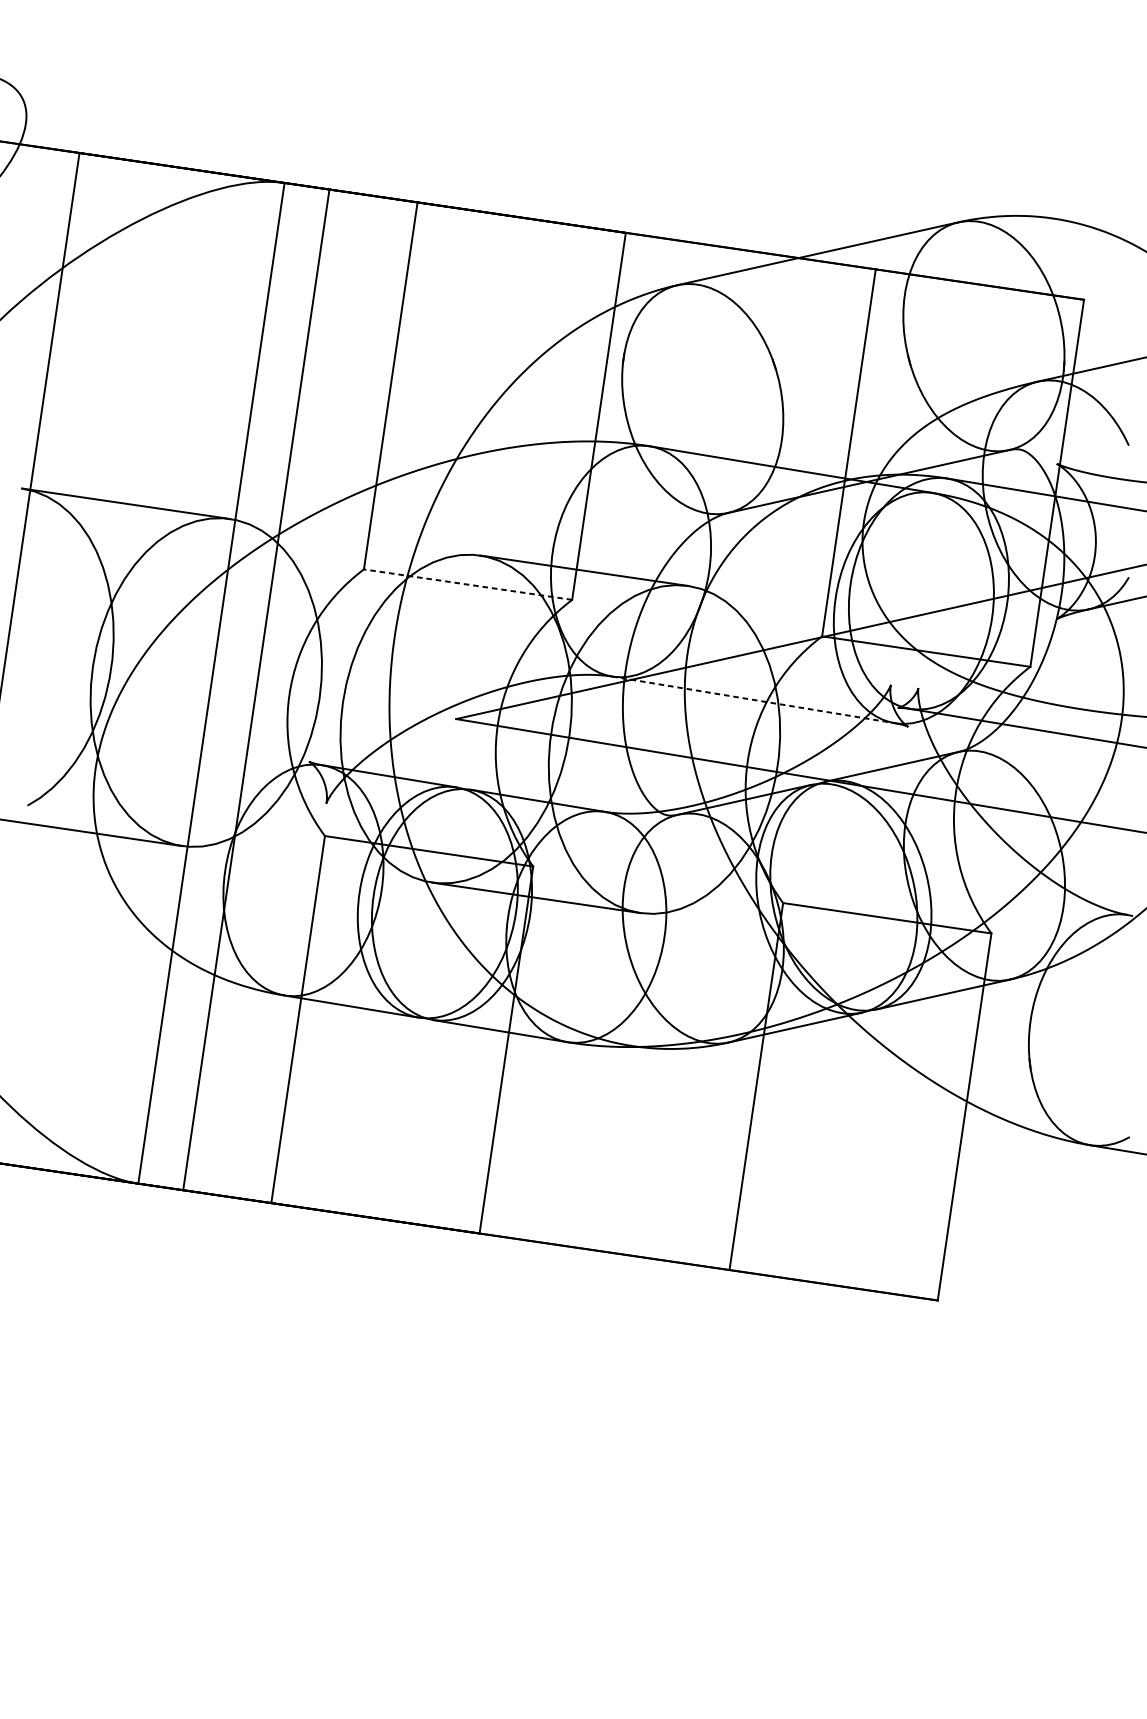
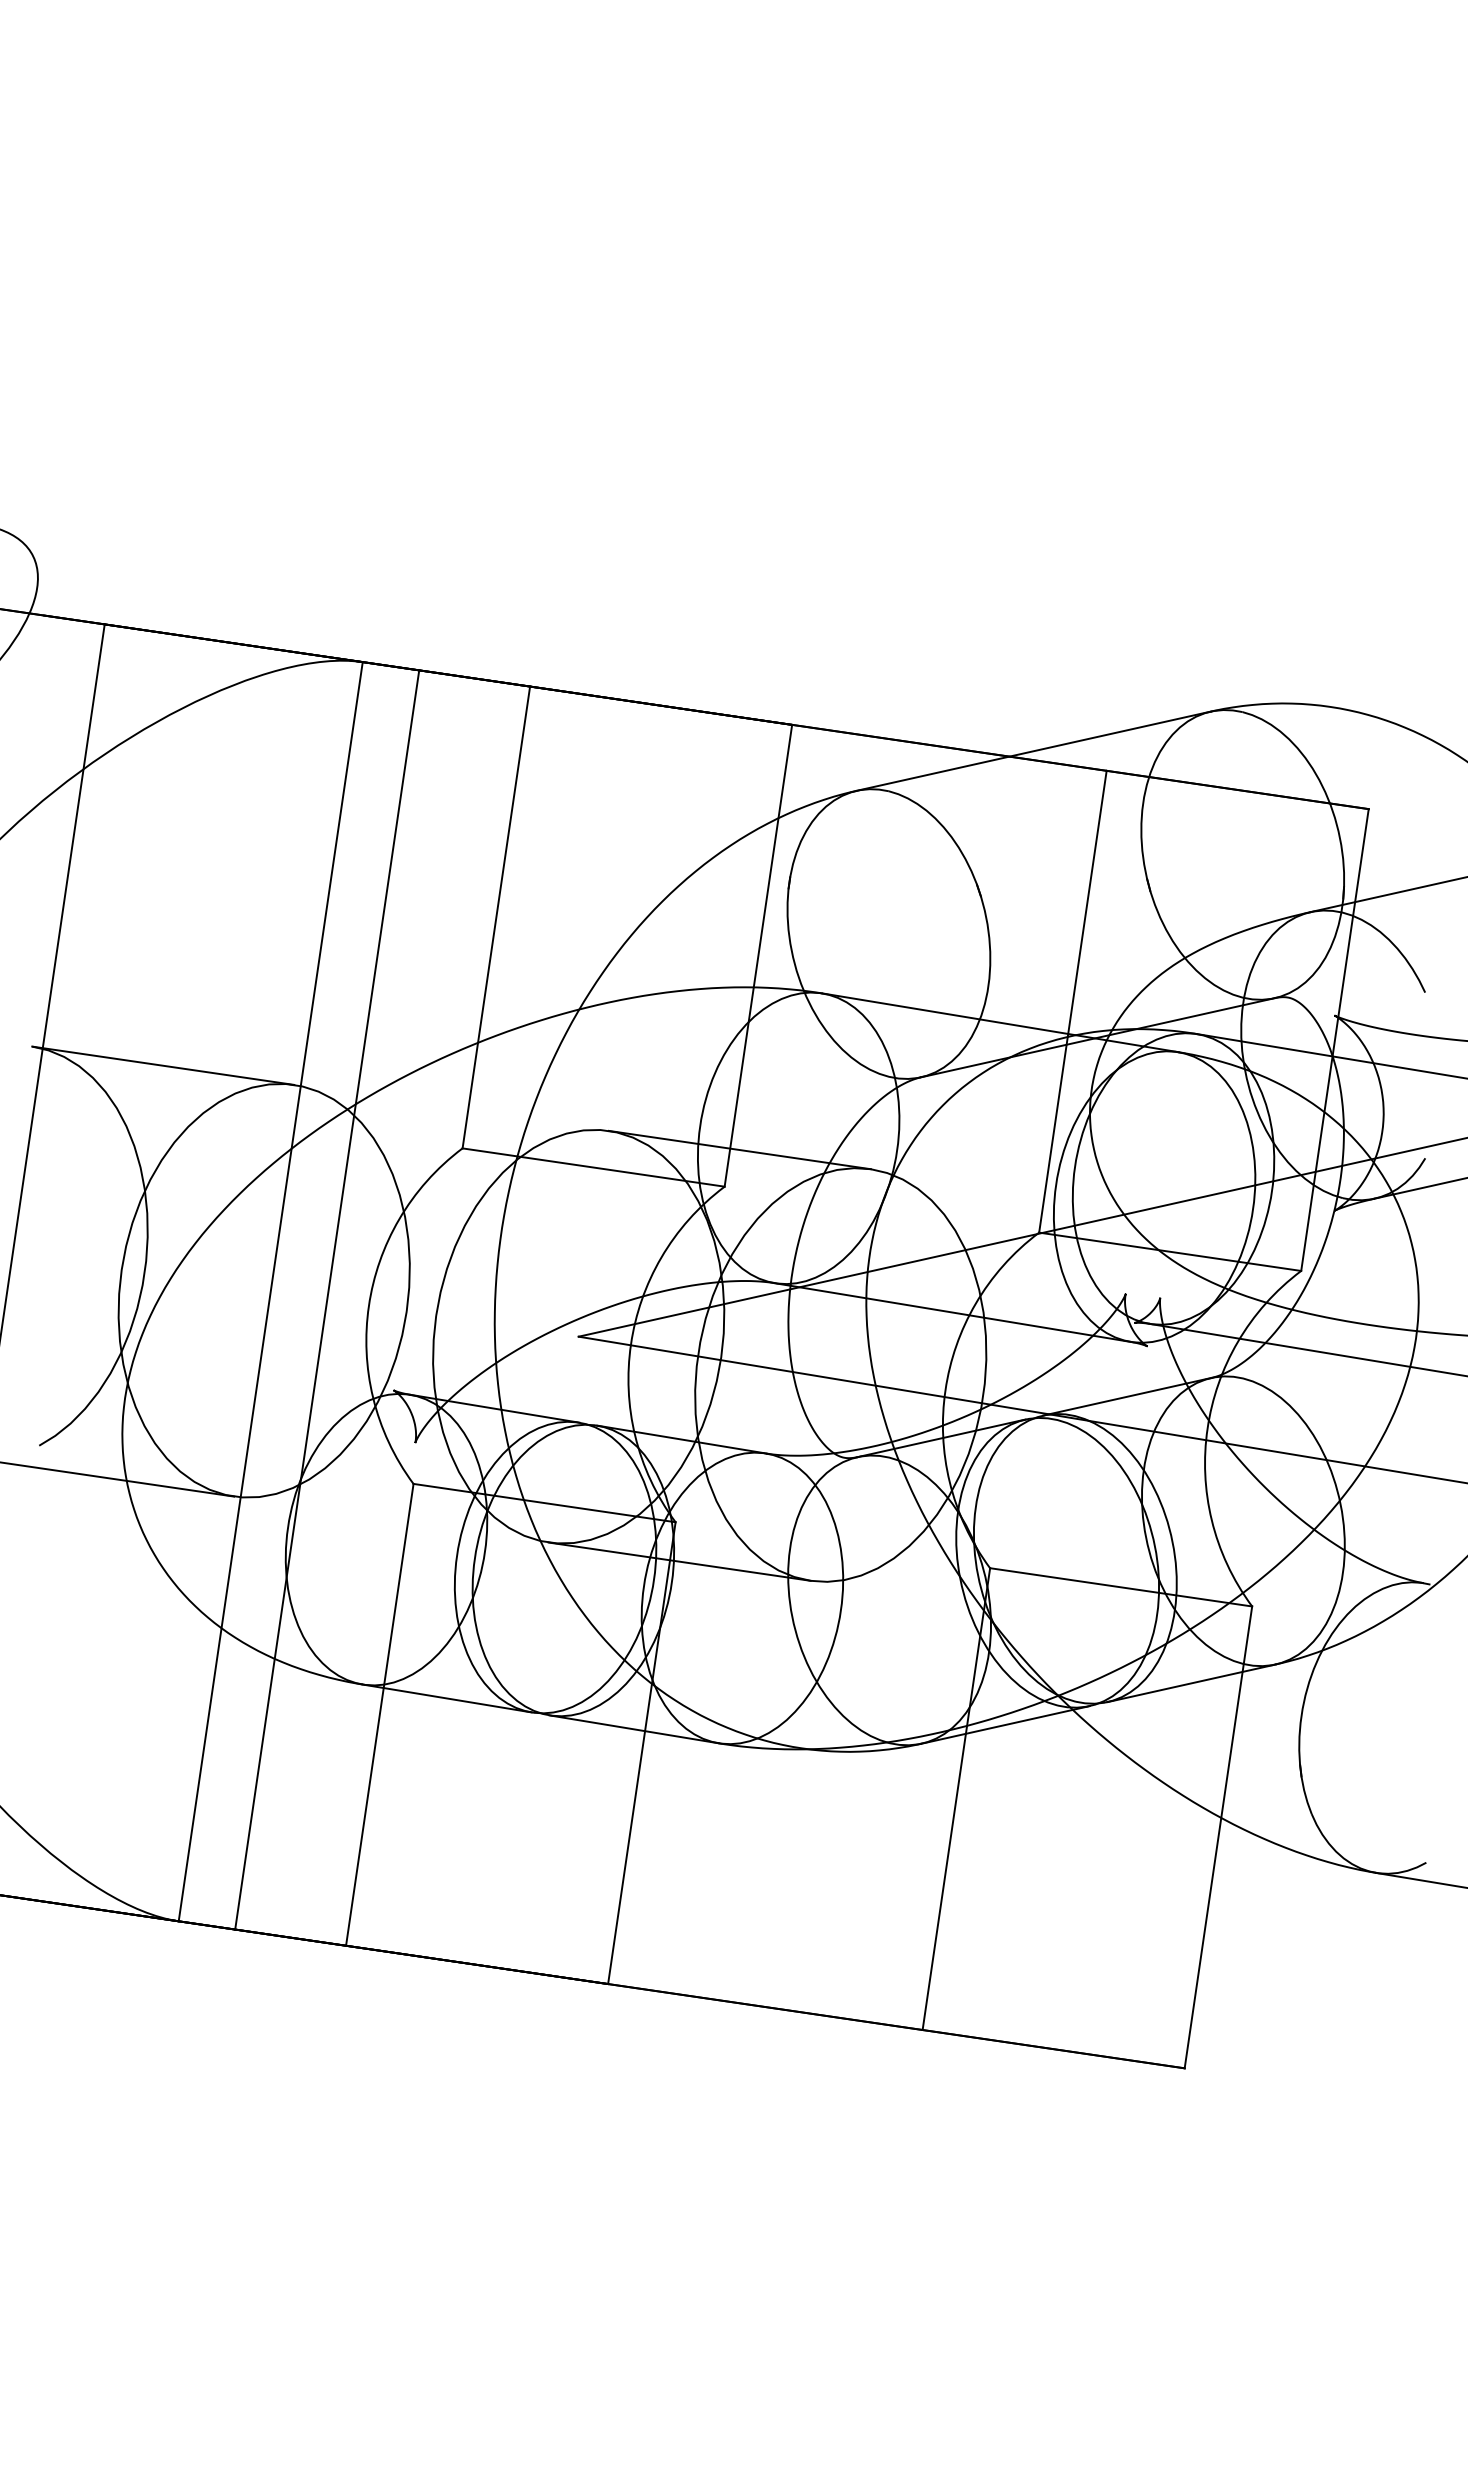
line: (467, 584) -> (593, 1167), dashed -> solid
line: (754, 699) -> (953, 1312), dashed -> solid

